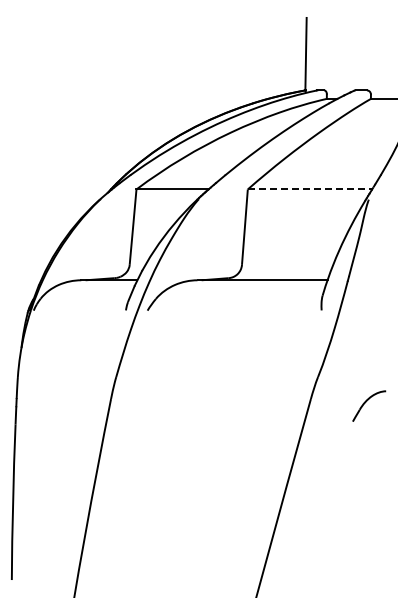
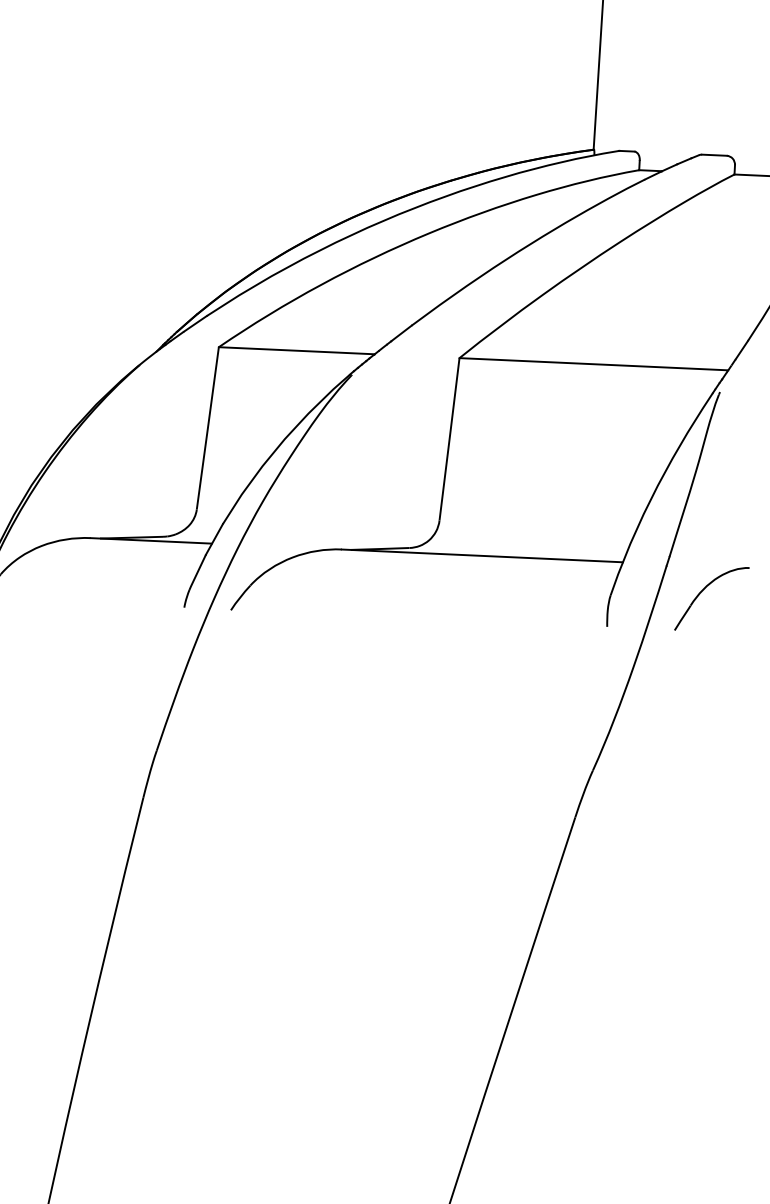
line: (310, 189) -> (594, 364), dashed -> solid
part: (369, 405) -> (712, 597), moved

